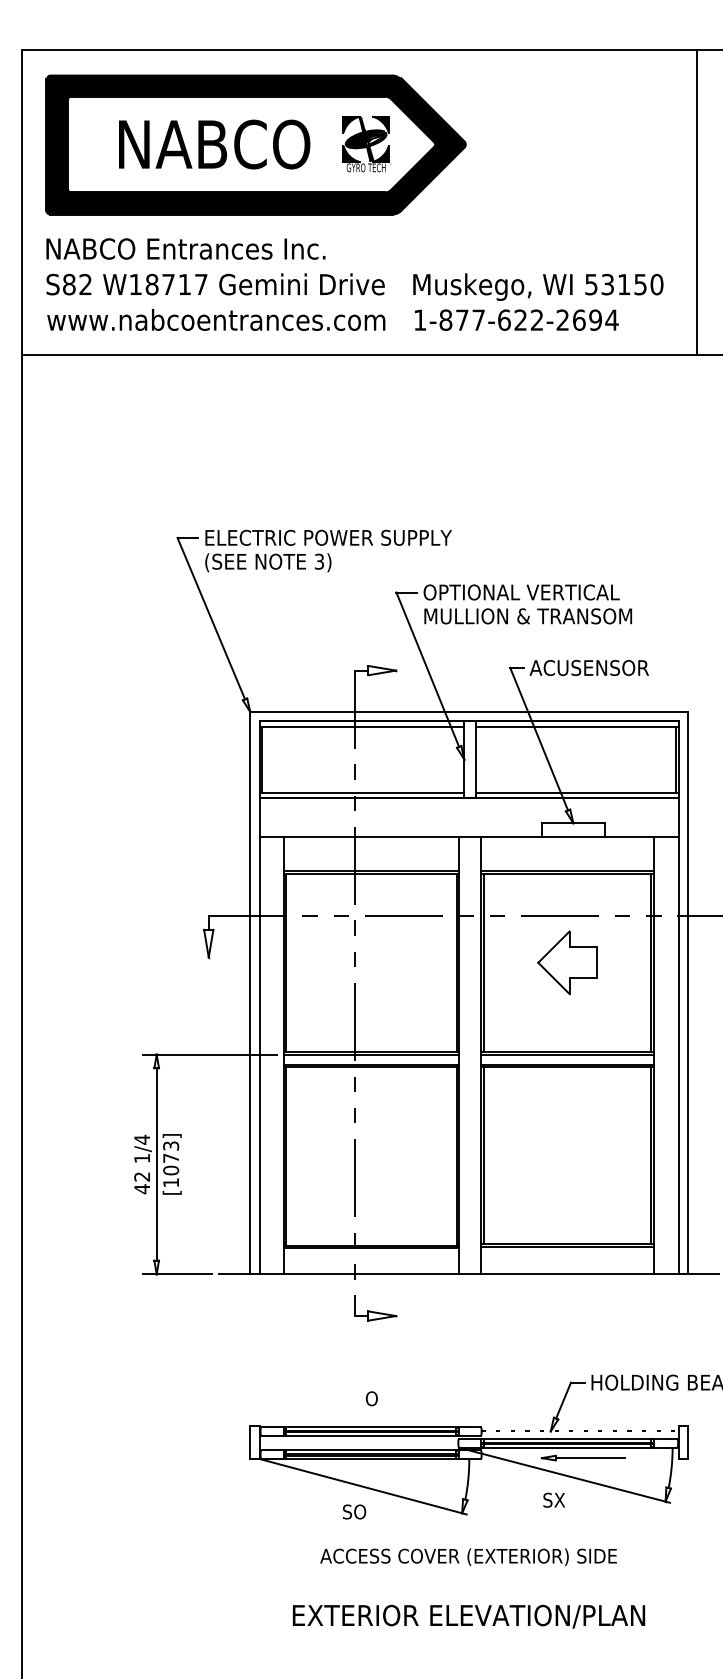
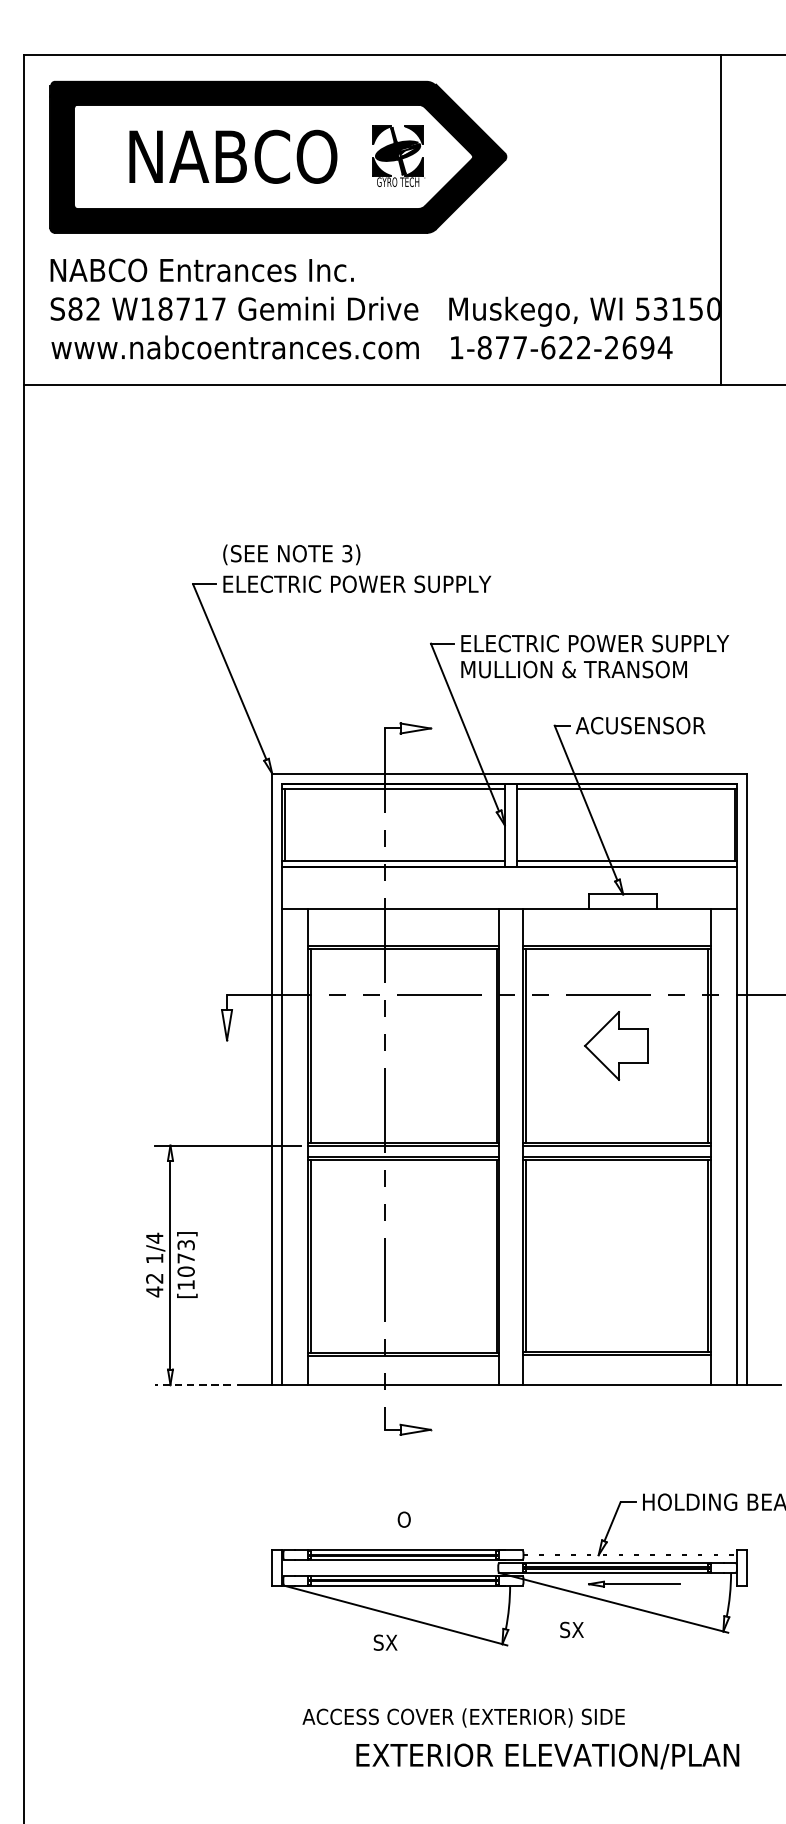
line: (696, 202) -> (721, 219), moved
text: (268, 562) -> (291, 554), moved
text: (546, 592) -> (594, 643), OPTIONAL VERTICAL -> ELECTRIC POWER SUPPLY
line: (177, 1274) -> (193, 1384), solid -> dashed
text: (553, 1499) -> (571, 1629), moved
text: (354, 1511) -> (385, 1642), SO -> SX
text: (468, 1557) -> (463, 1718), moved
text: (469, 1616) -> (548, 1756), moved

